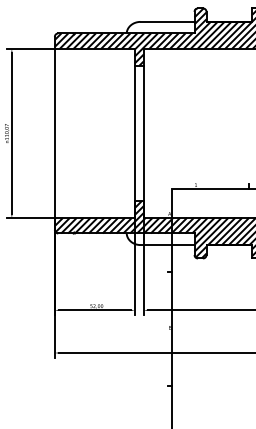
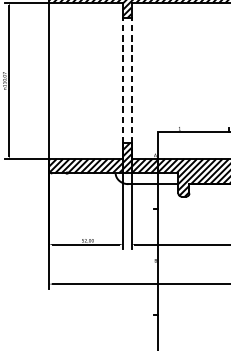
line: (134, 133) -> (122, 80), solid -> dashed
line: (143, 133) -> (131, 80), solid -> dashed

